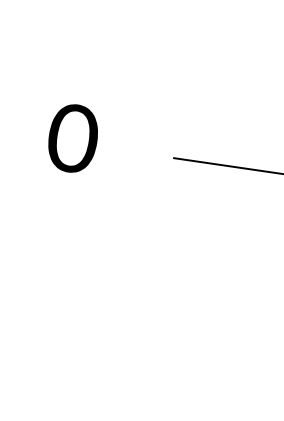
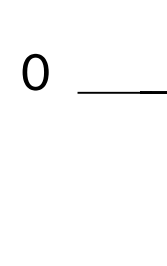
text: (73, 137) -> (35, 71), moved

